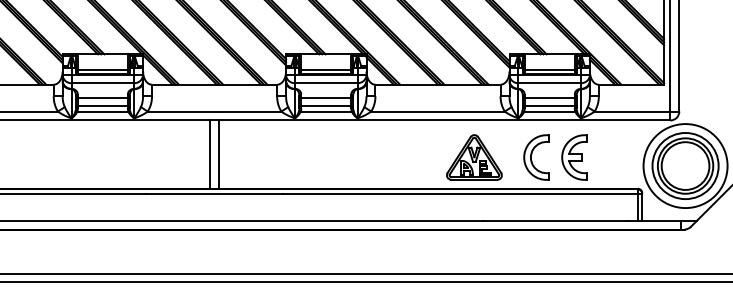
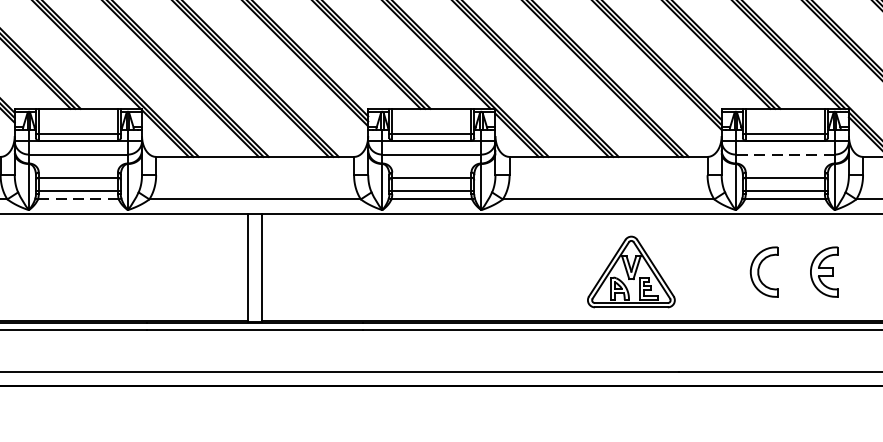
line: (549, 83) -> (784, 154), solid -> dashed
line: (102, 111) -> (77, 199), solid -> dashed
part: (474, 157) -> (631, 272), moved
part: (536, 157) -> (764, 272), size x0.7
part: (574, 157) -> (824, 272), size x0.7

